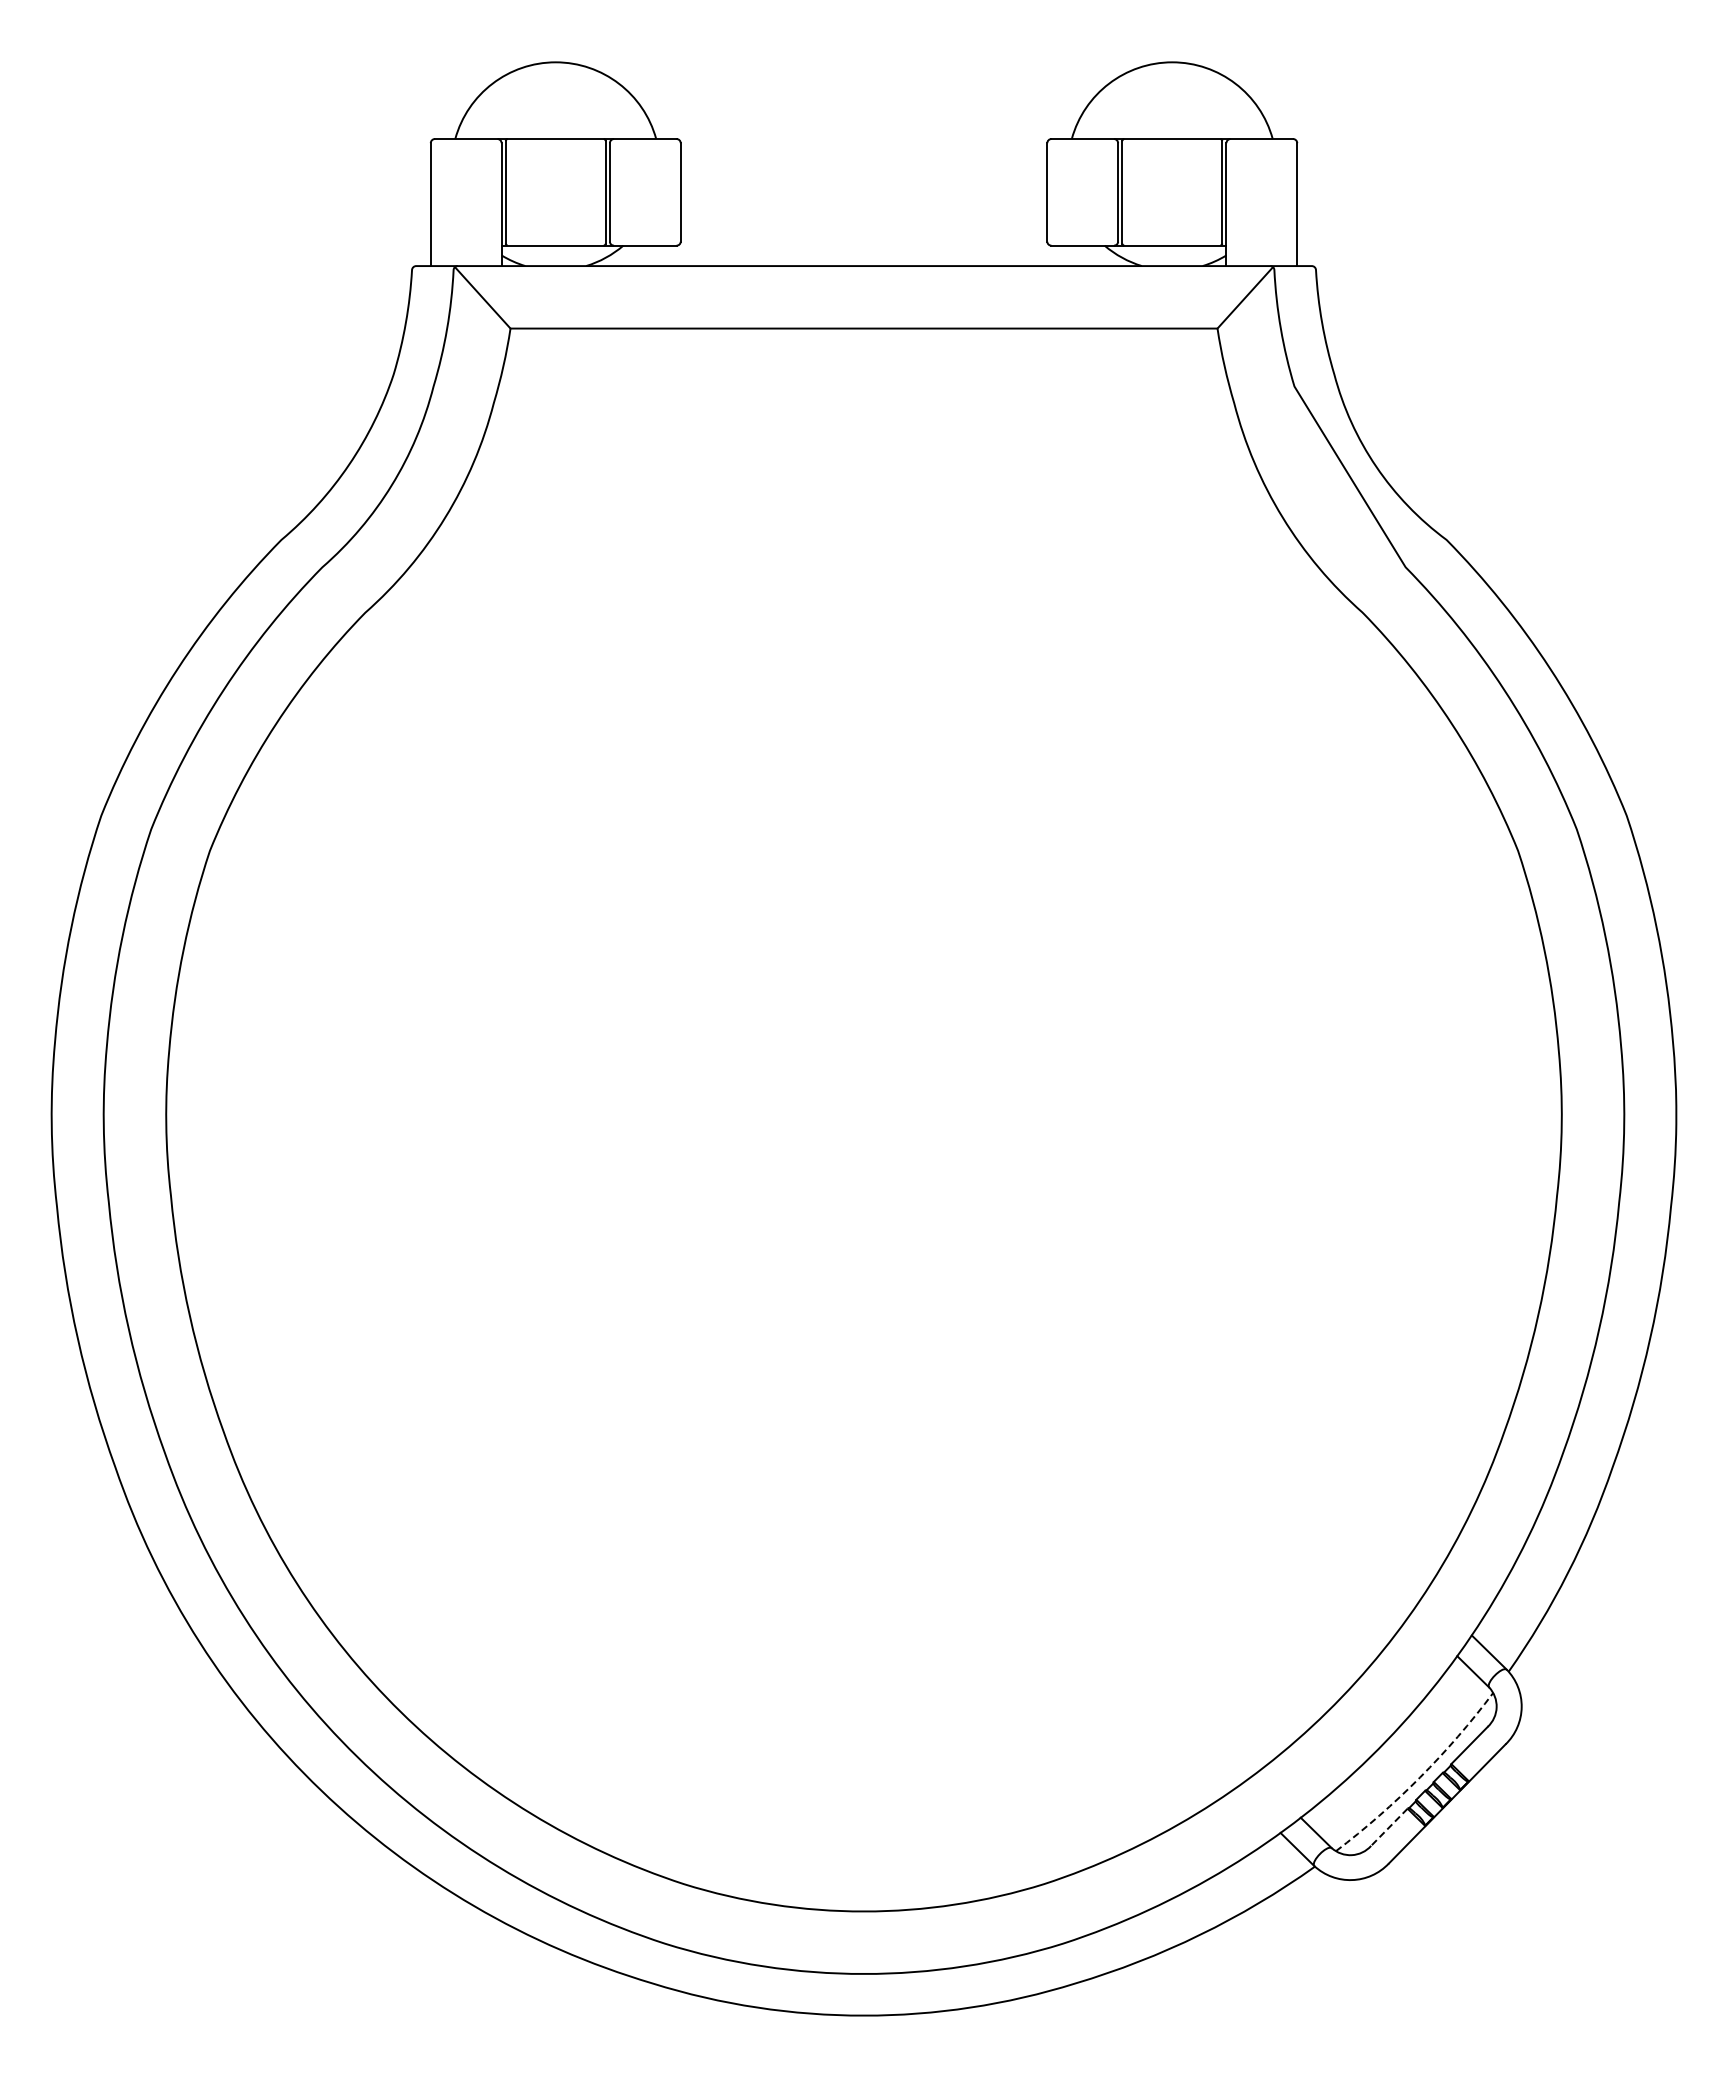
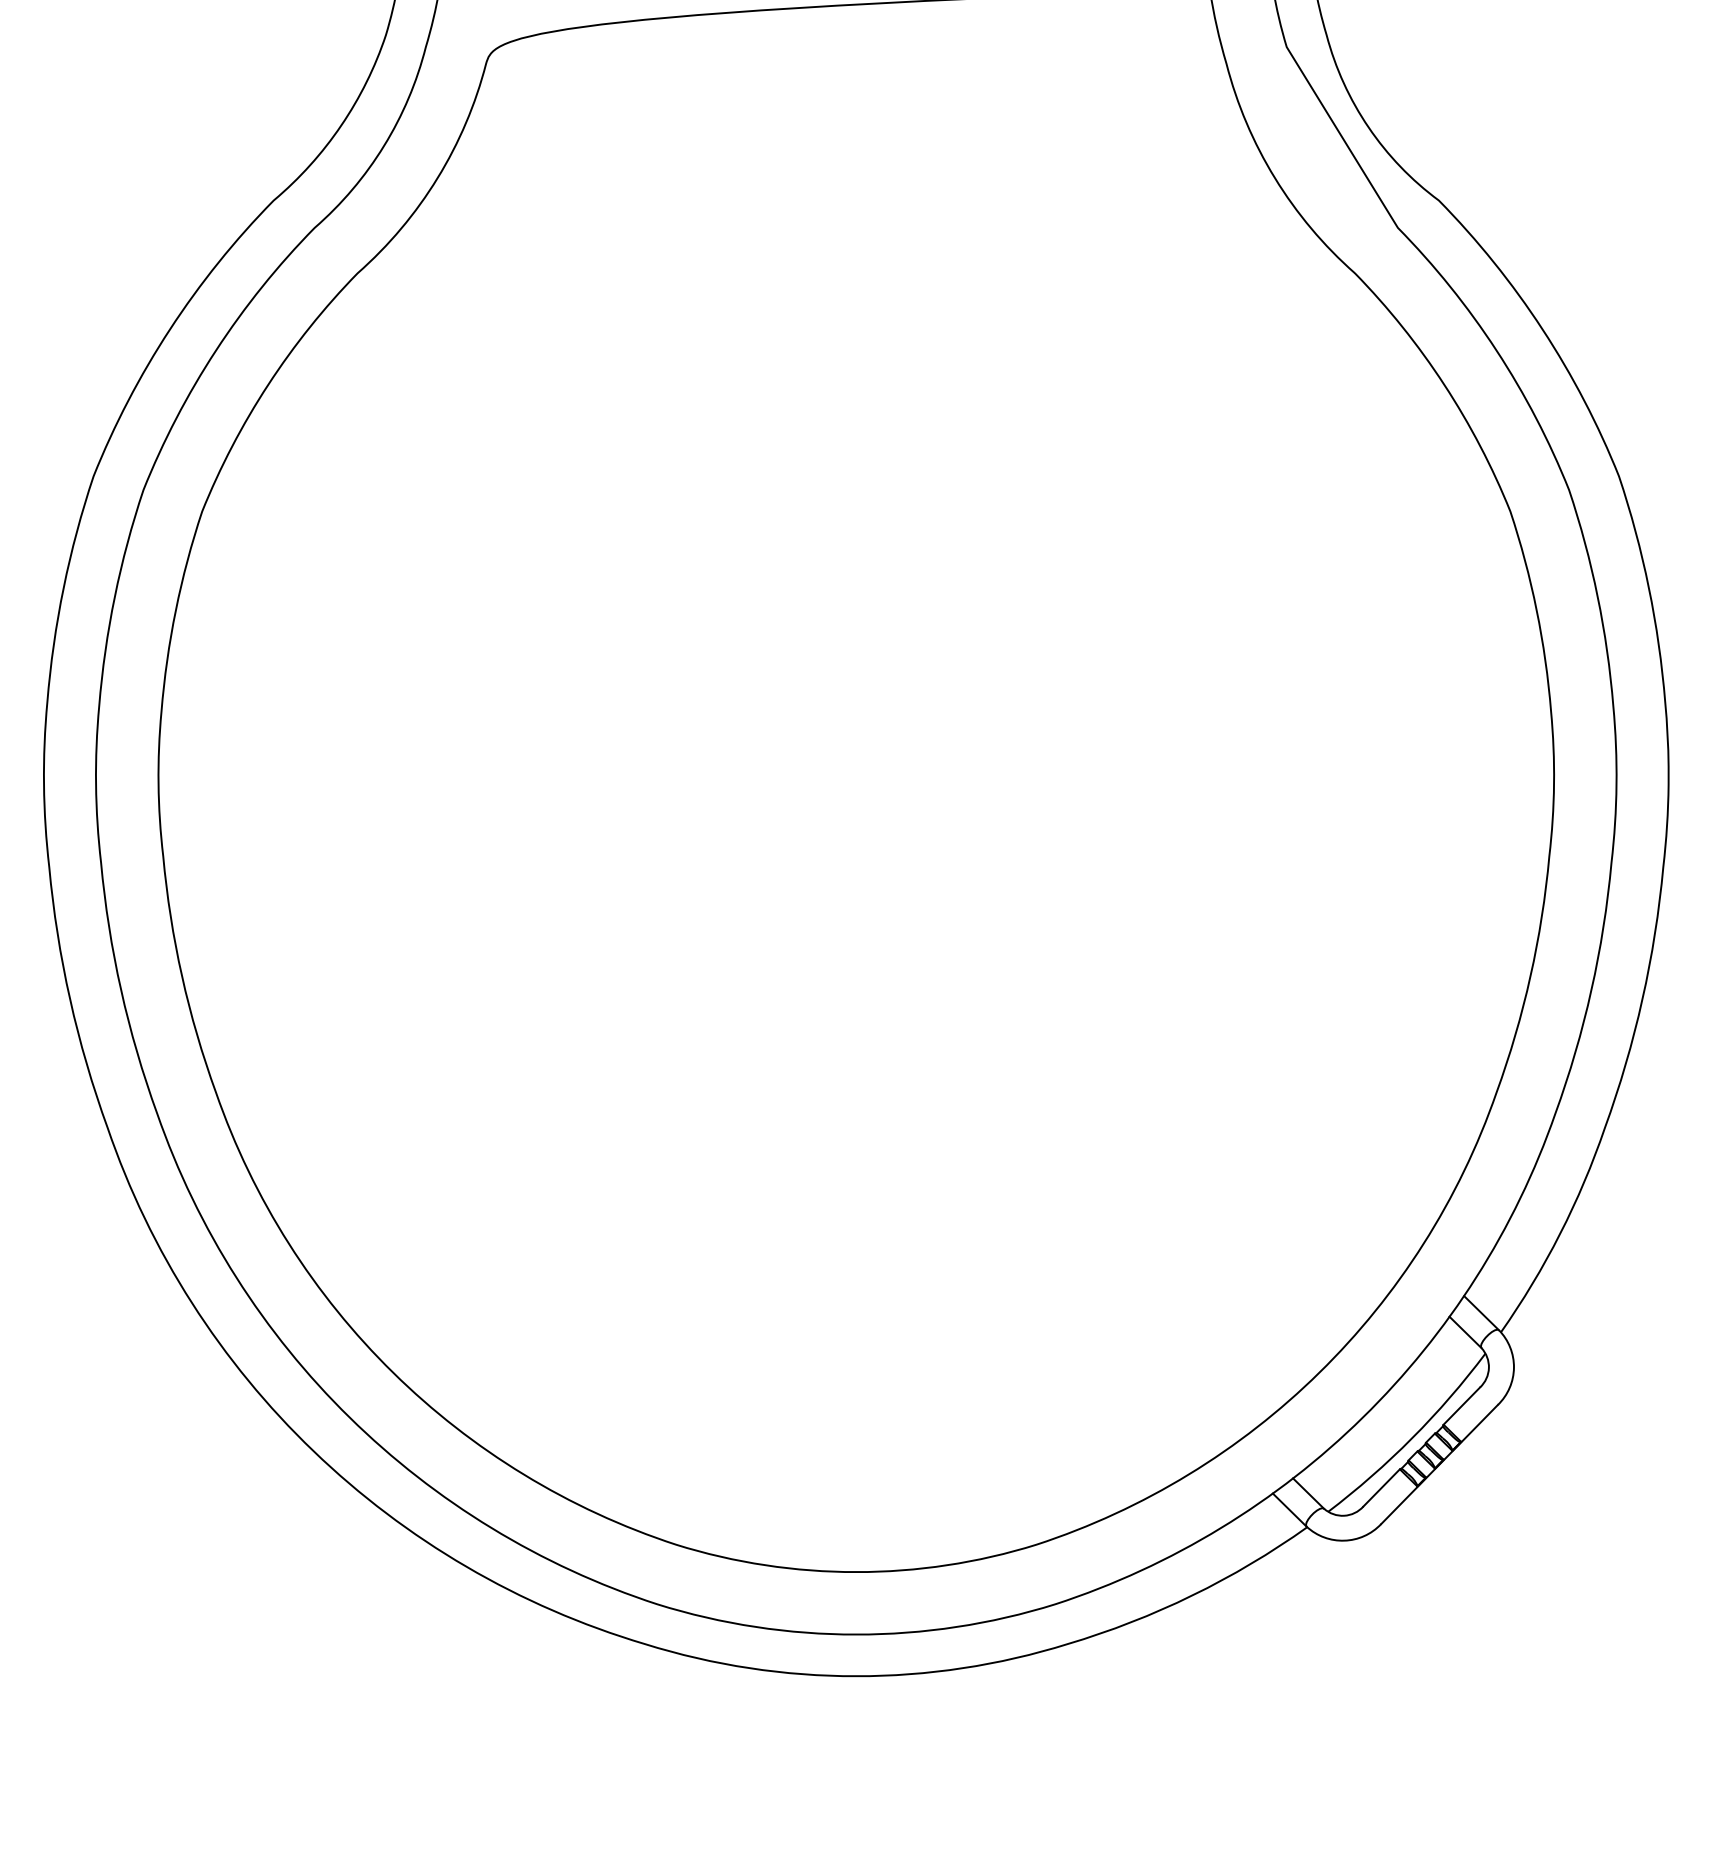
line: (1420, 1777) -> (1412, 1438), dashed -> solid
line: (1389, 1827) -> (1381, 1488), dashed -> solid

